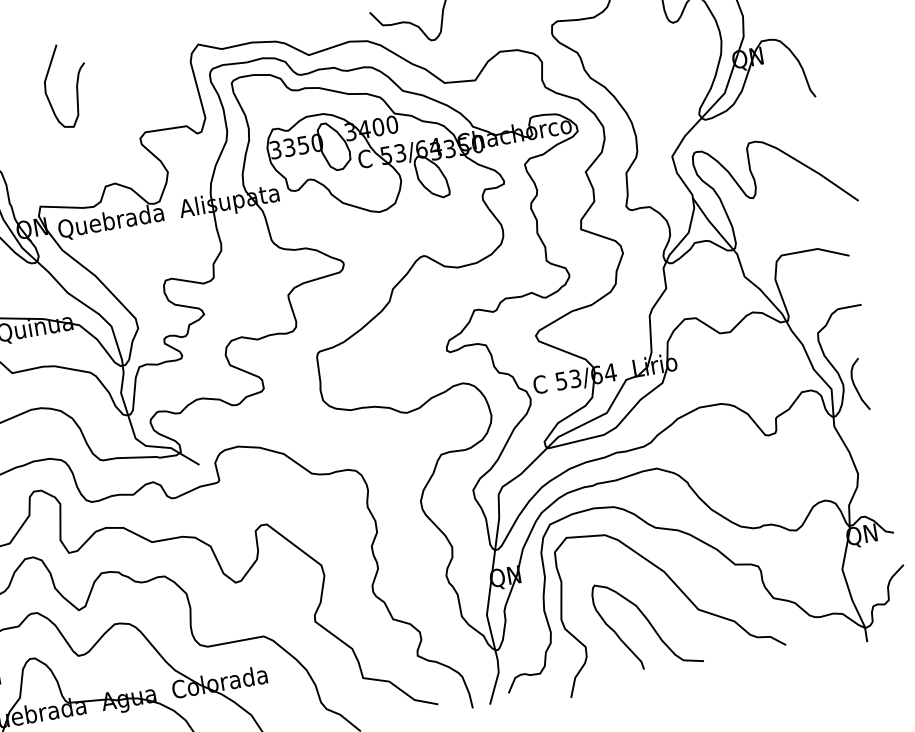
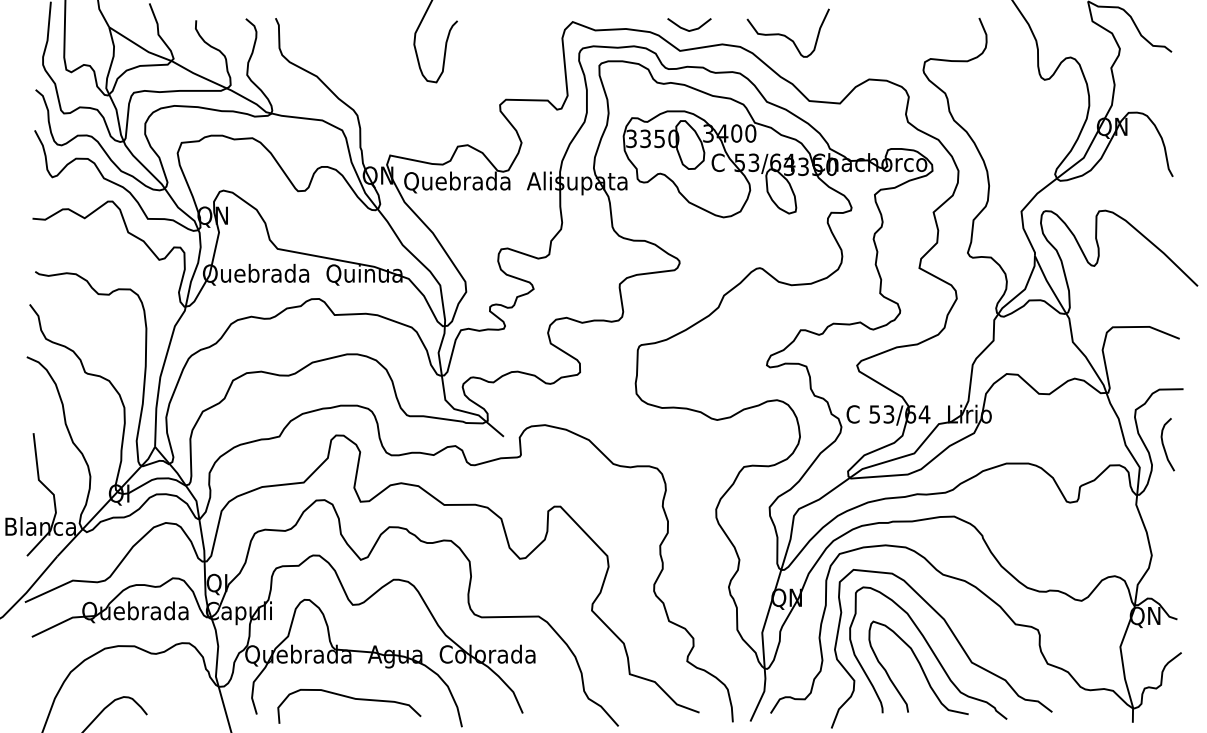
line: (313, 32) -> (688, 29), added
curve: (856, 386) -> (1164, 445), moved
curve: (656, 605) -> (931, 651), added

